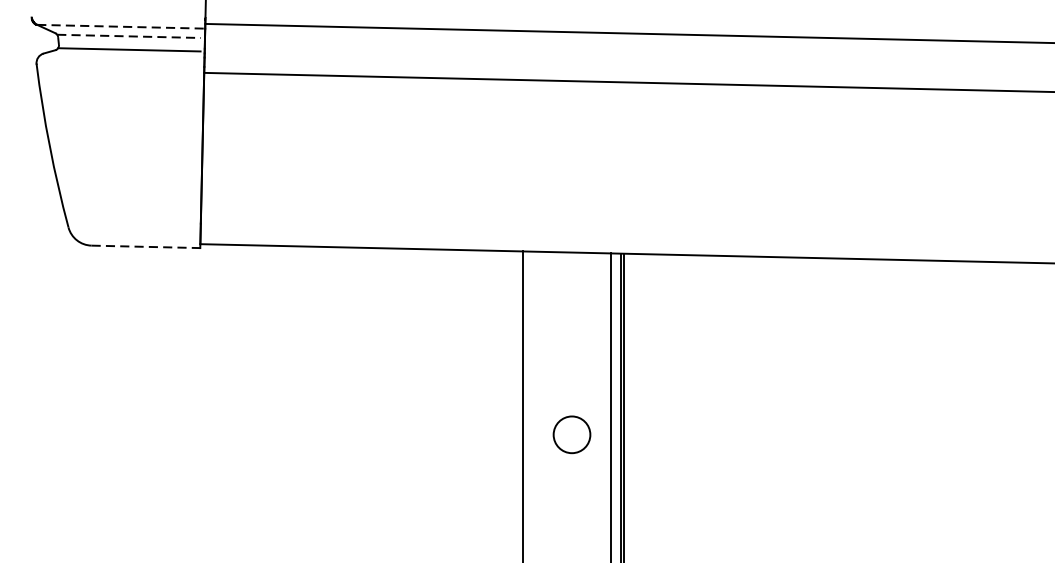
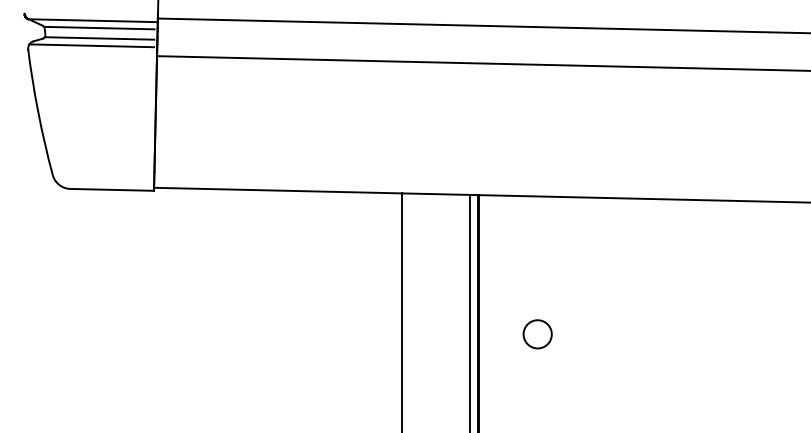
line: (121, 26) -> (93, 20), dashed -> solid
line: (129, 36) -> (99, 28), dashed -> solid
line: (118, 59) -> (91, 45), added
line: (146, 246) -> (112, 189), dashed -> solid
circle: (571, 435) -> (537, 334), moved

